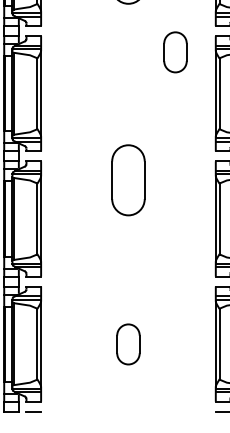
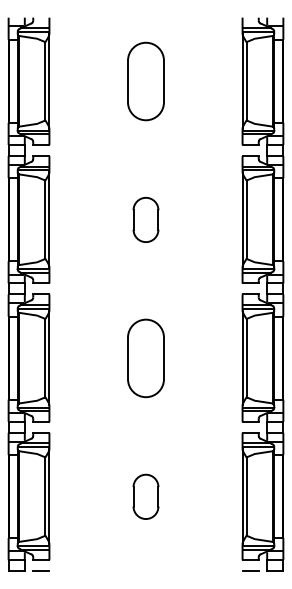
part: (175, 51) -> (145, 219), moved
part: (128, 180) -> (145, 358), moved

